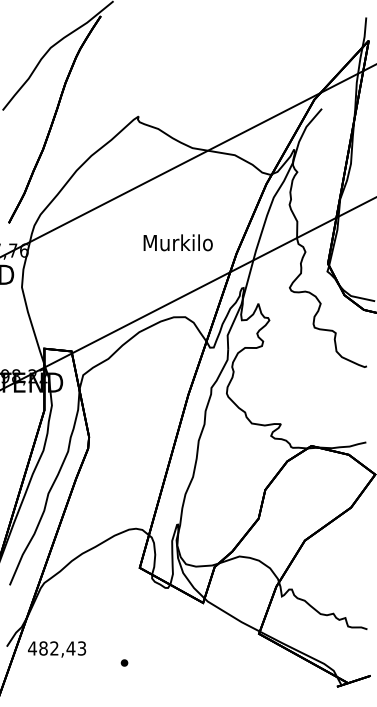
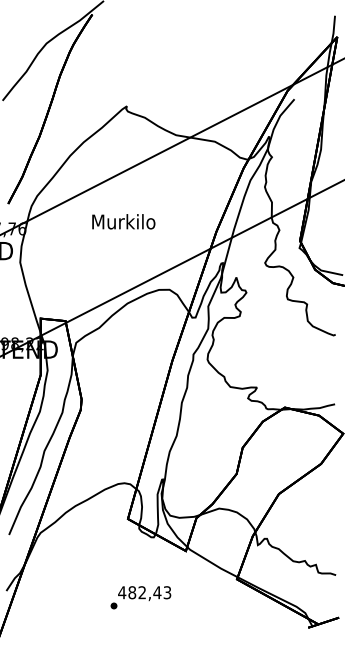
text: (177, 242) -> (123, 221), moved
text: (57, 649) -> (145, 593), moved

